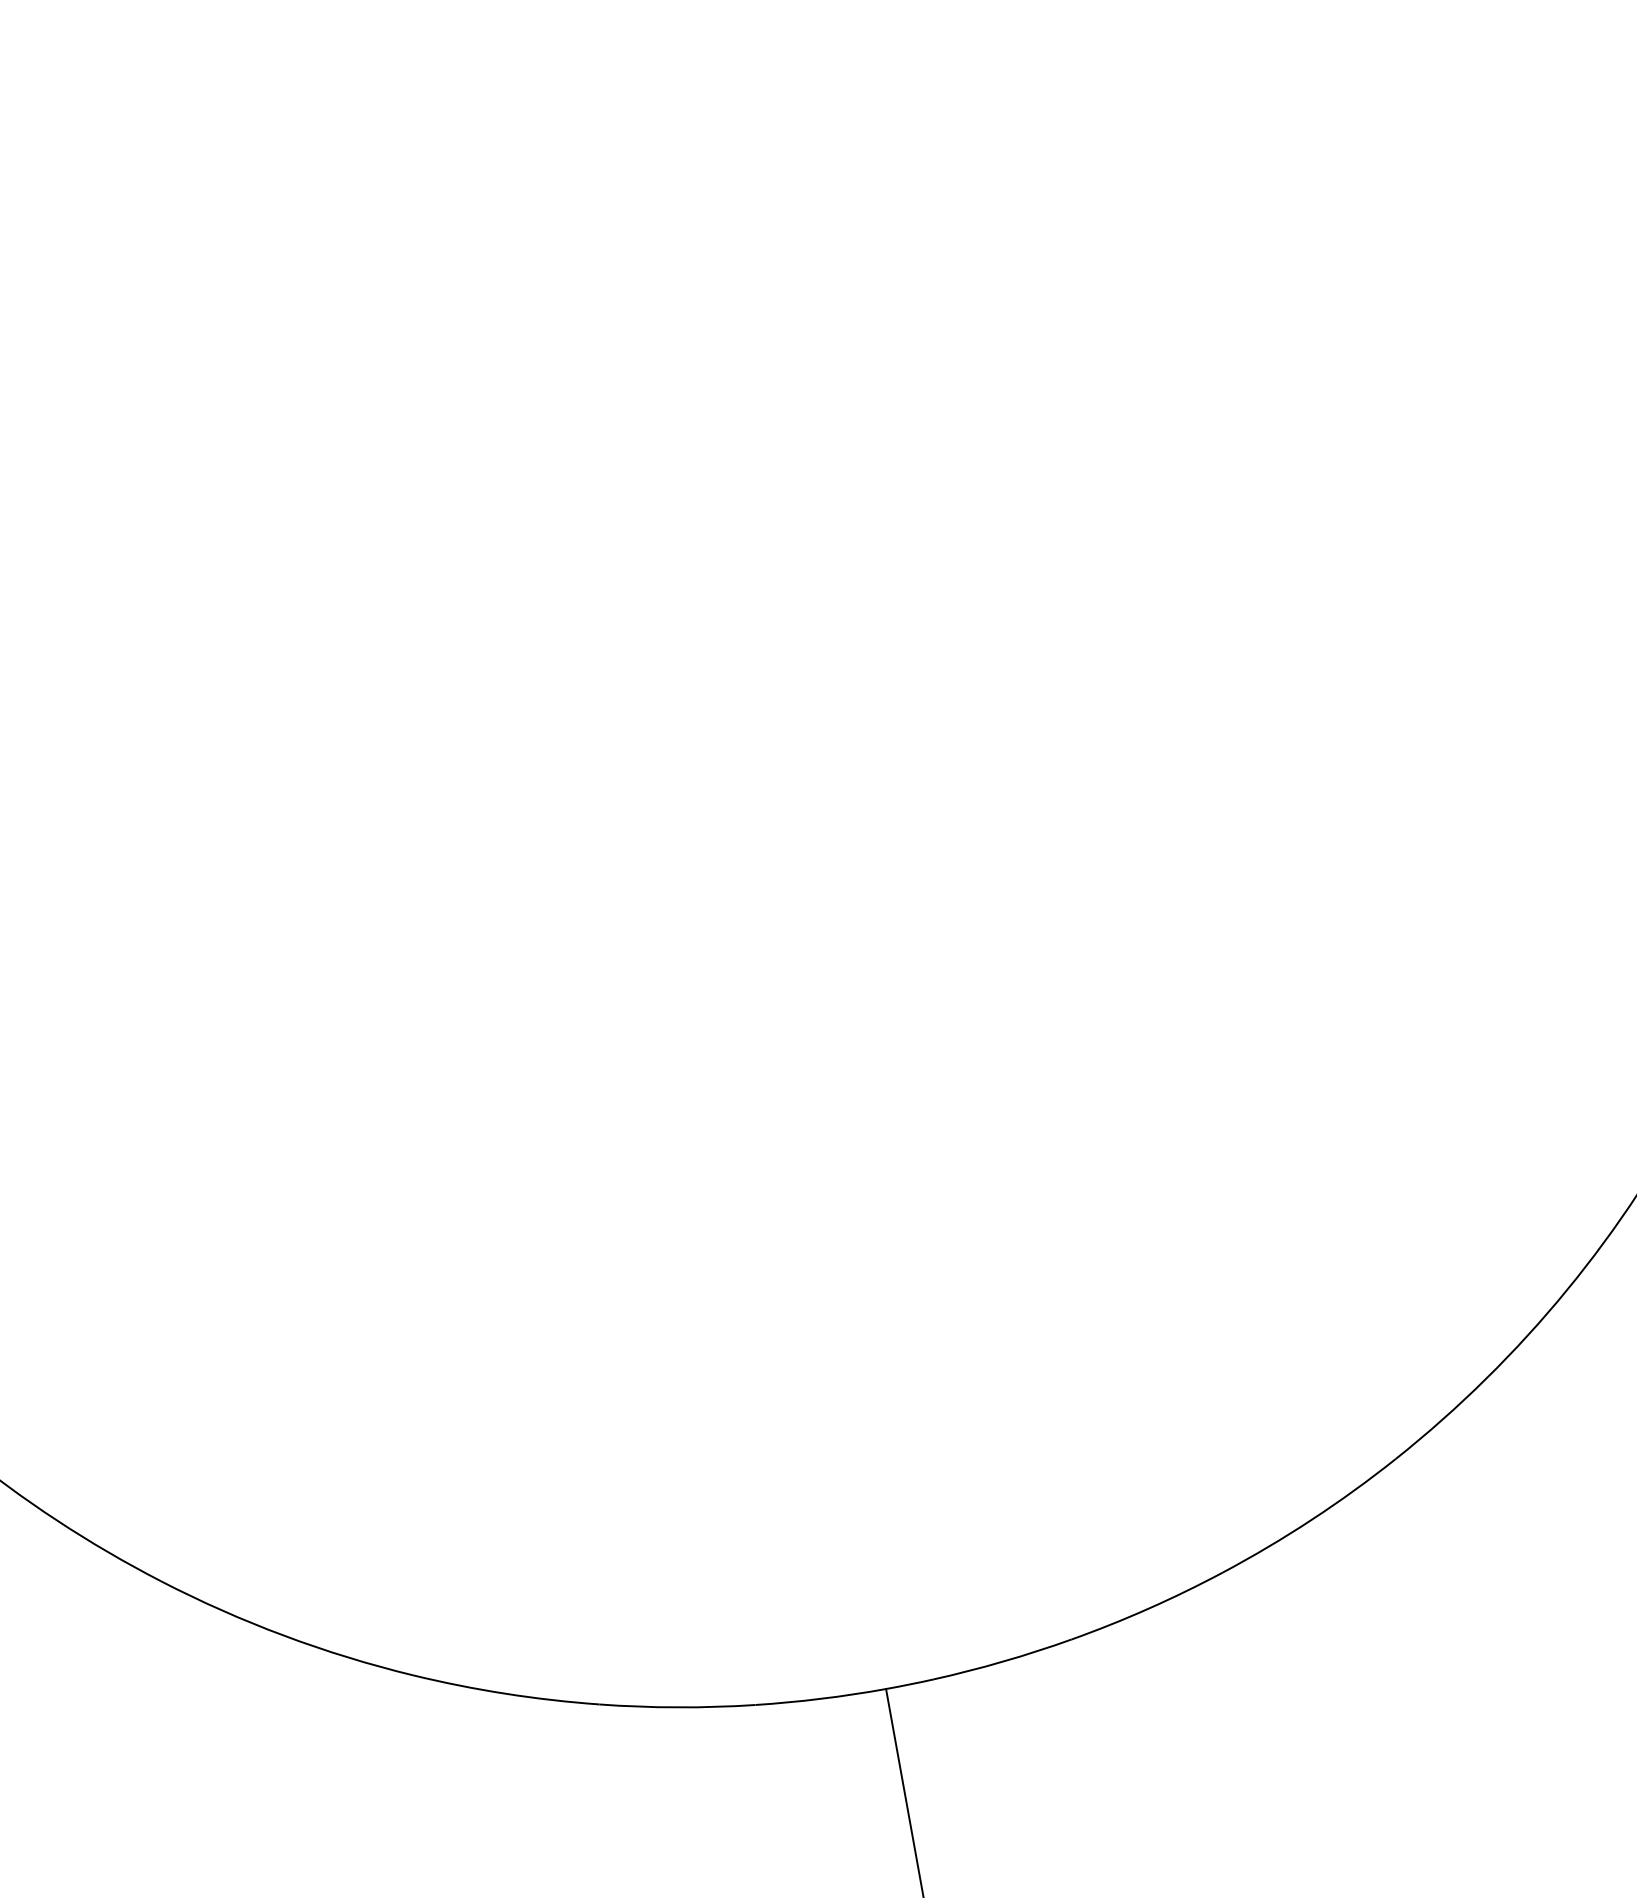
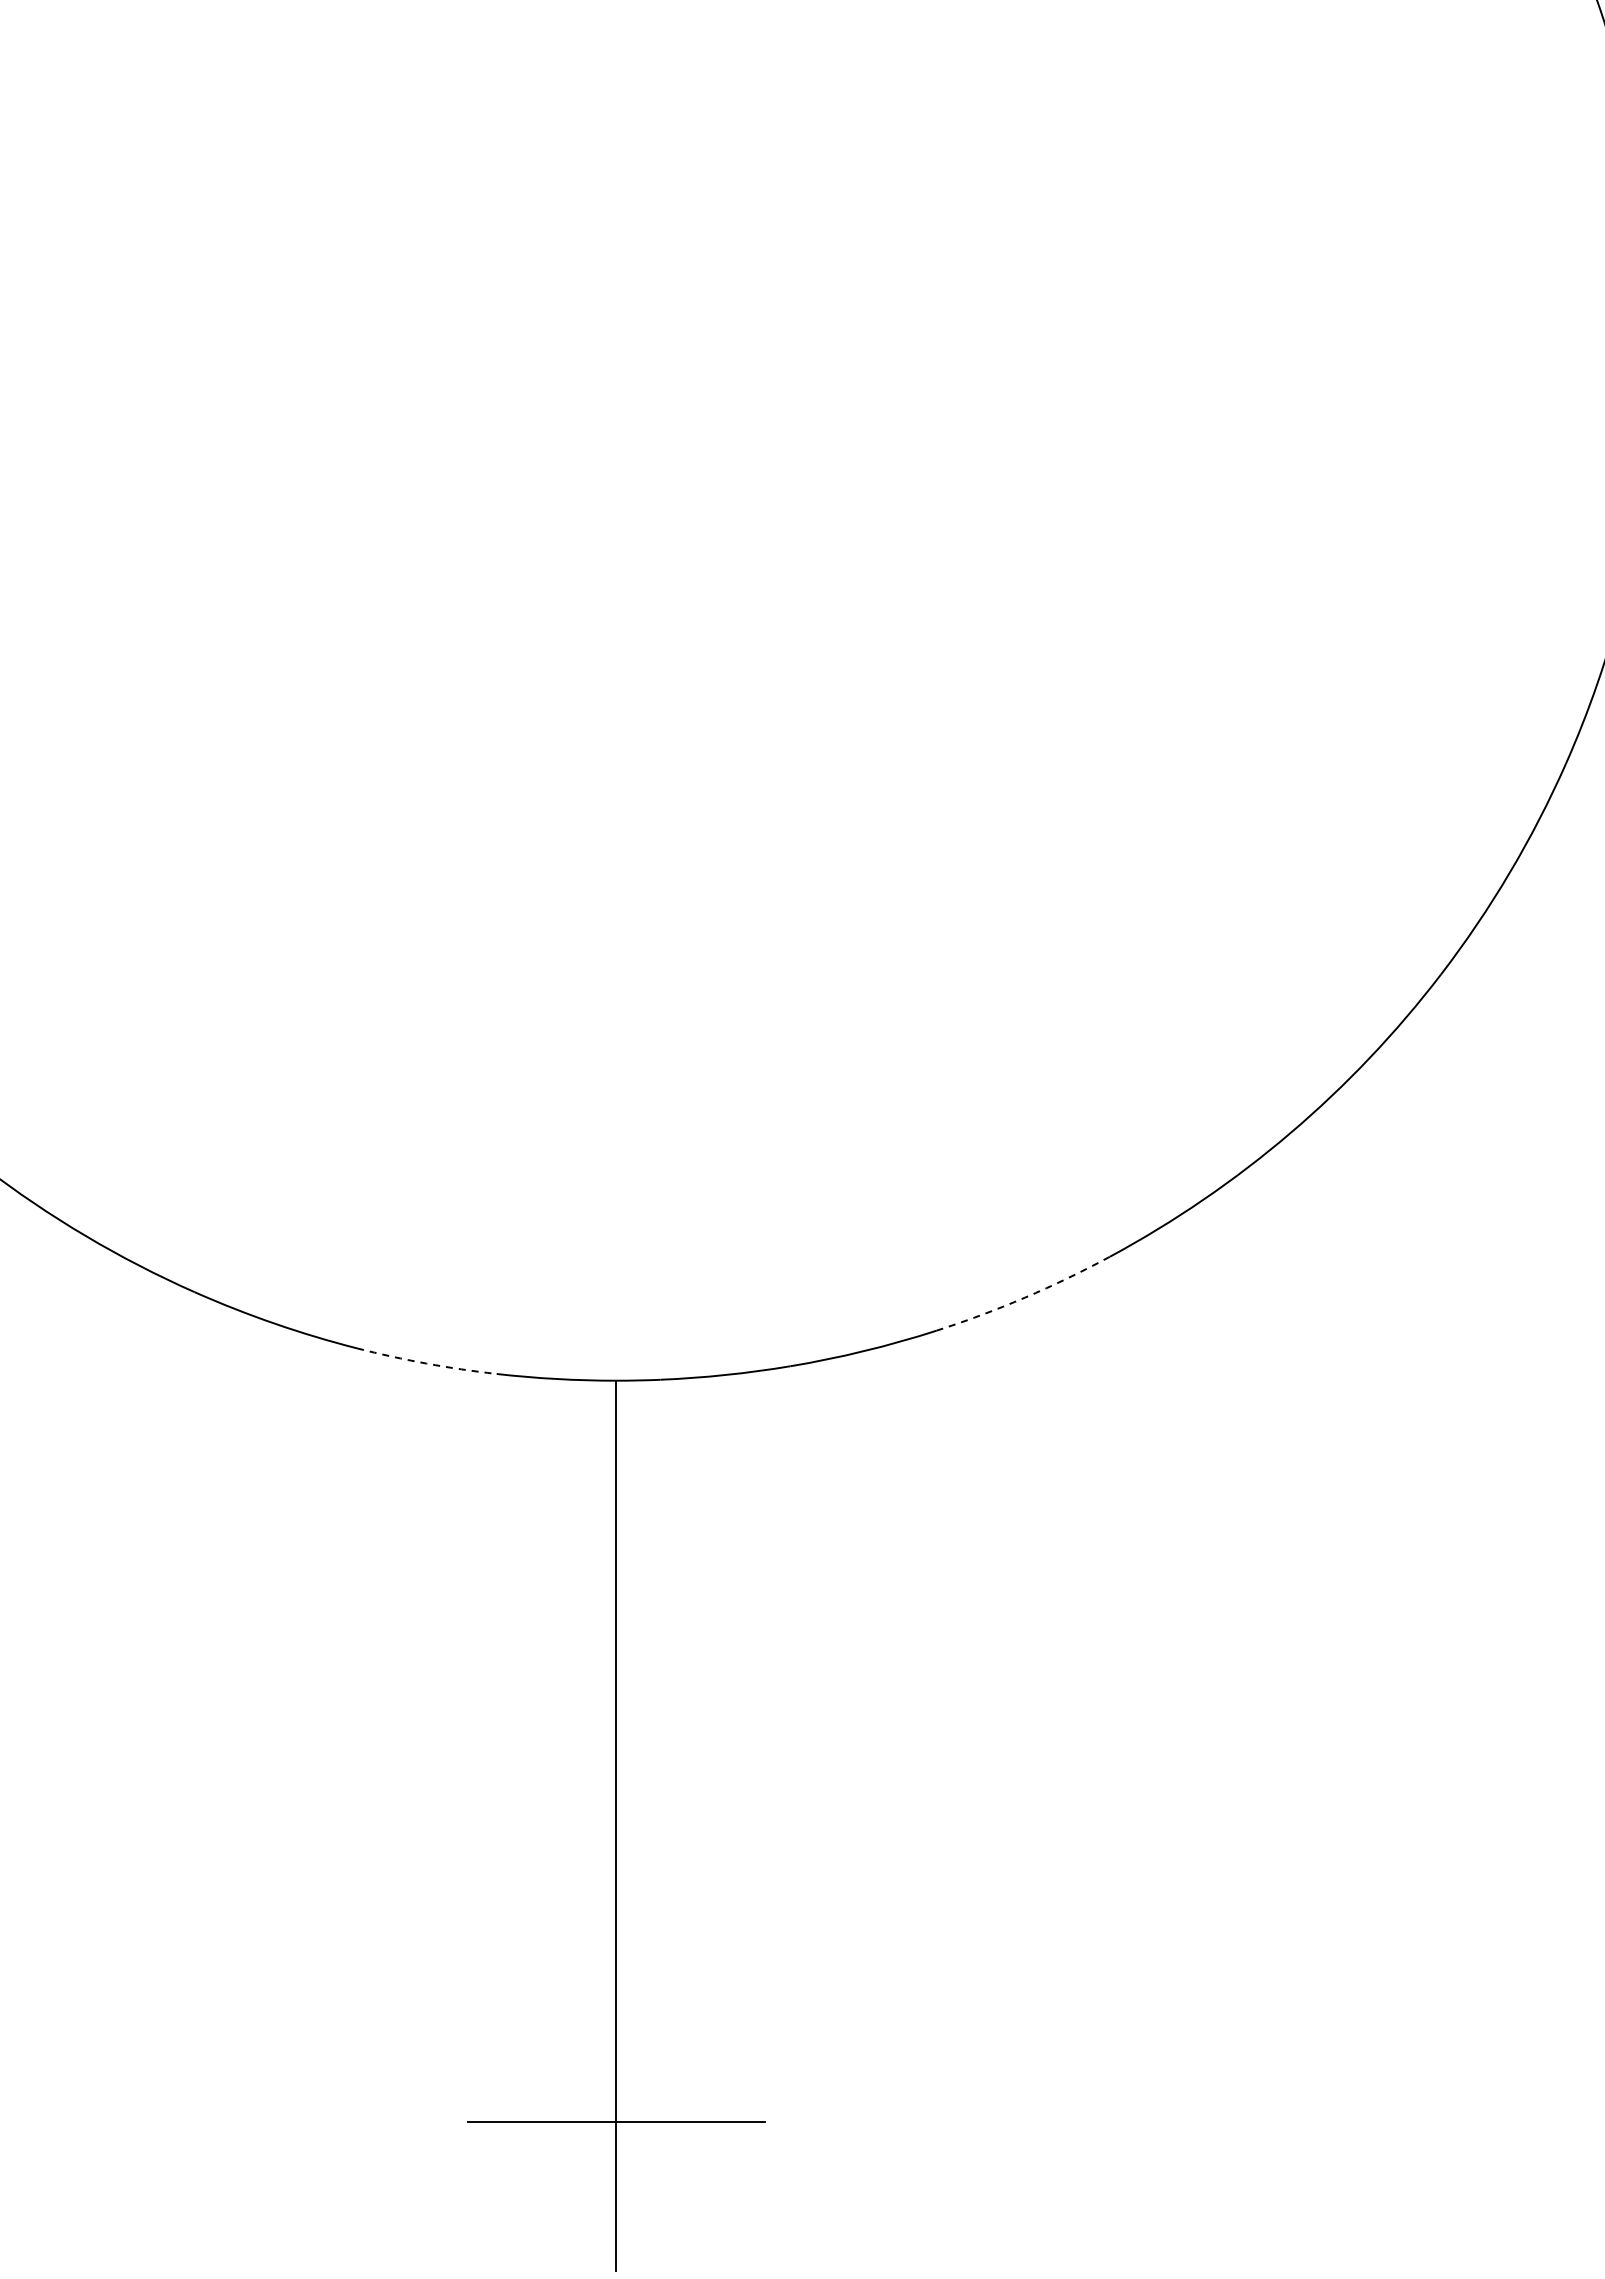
arc: (1311, 1519) -> (1024, 1297), solid -> dashed
arc: (677, 1707) -> (426, 1363), solid -> dashed

